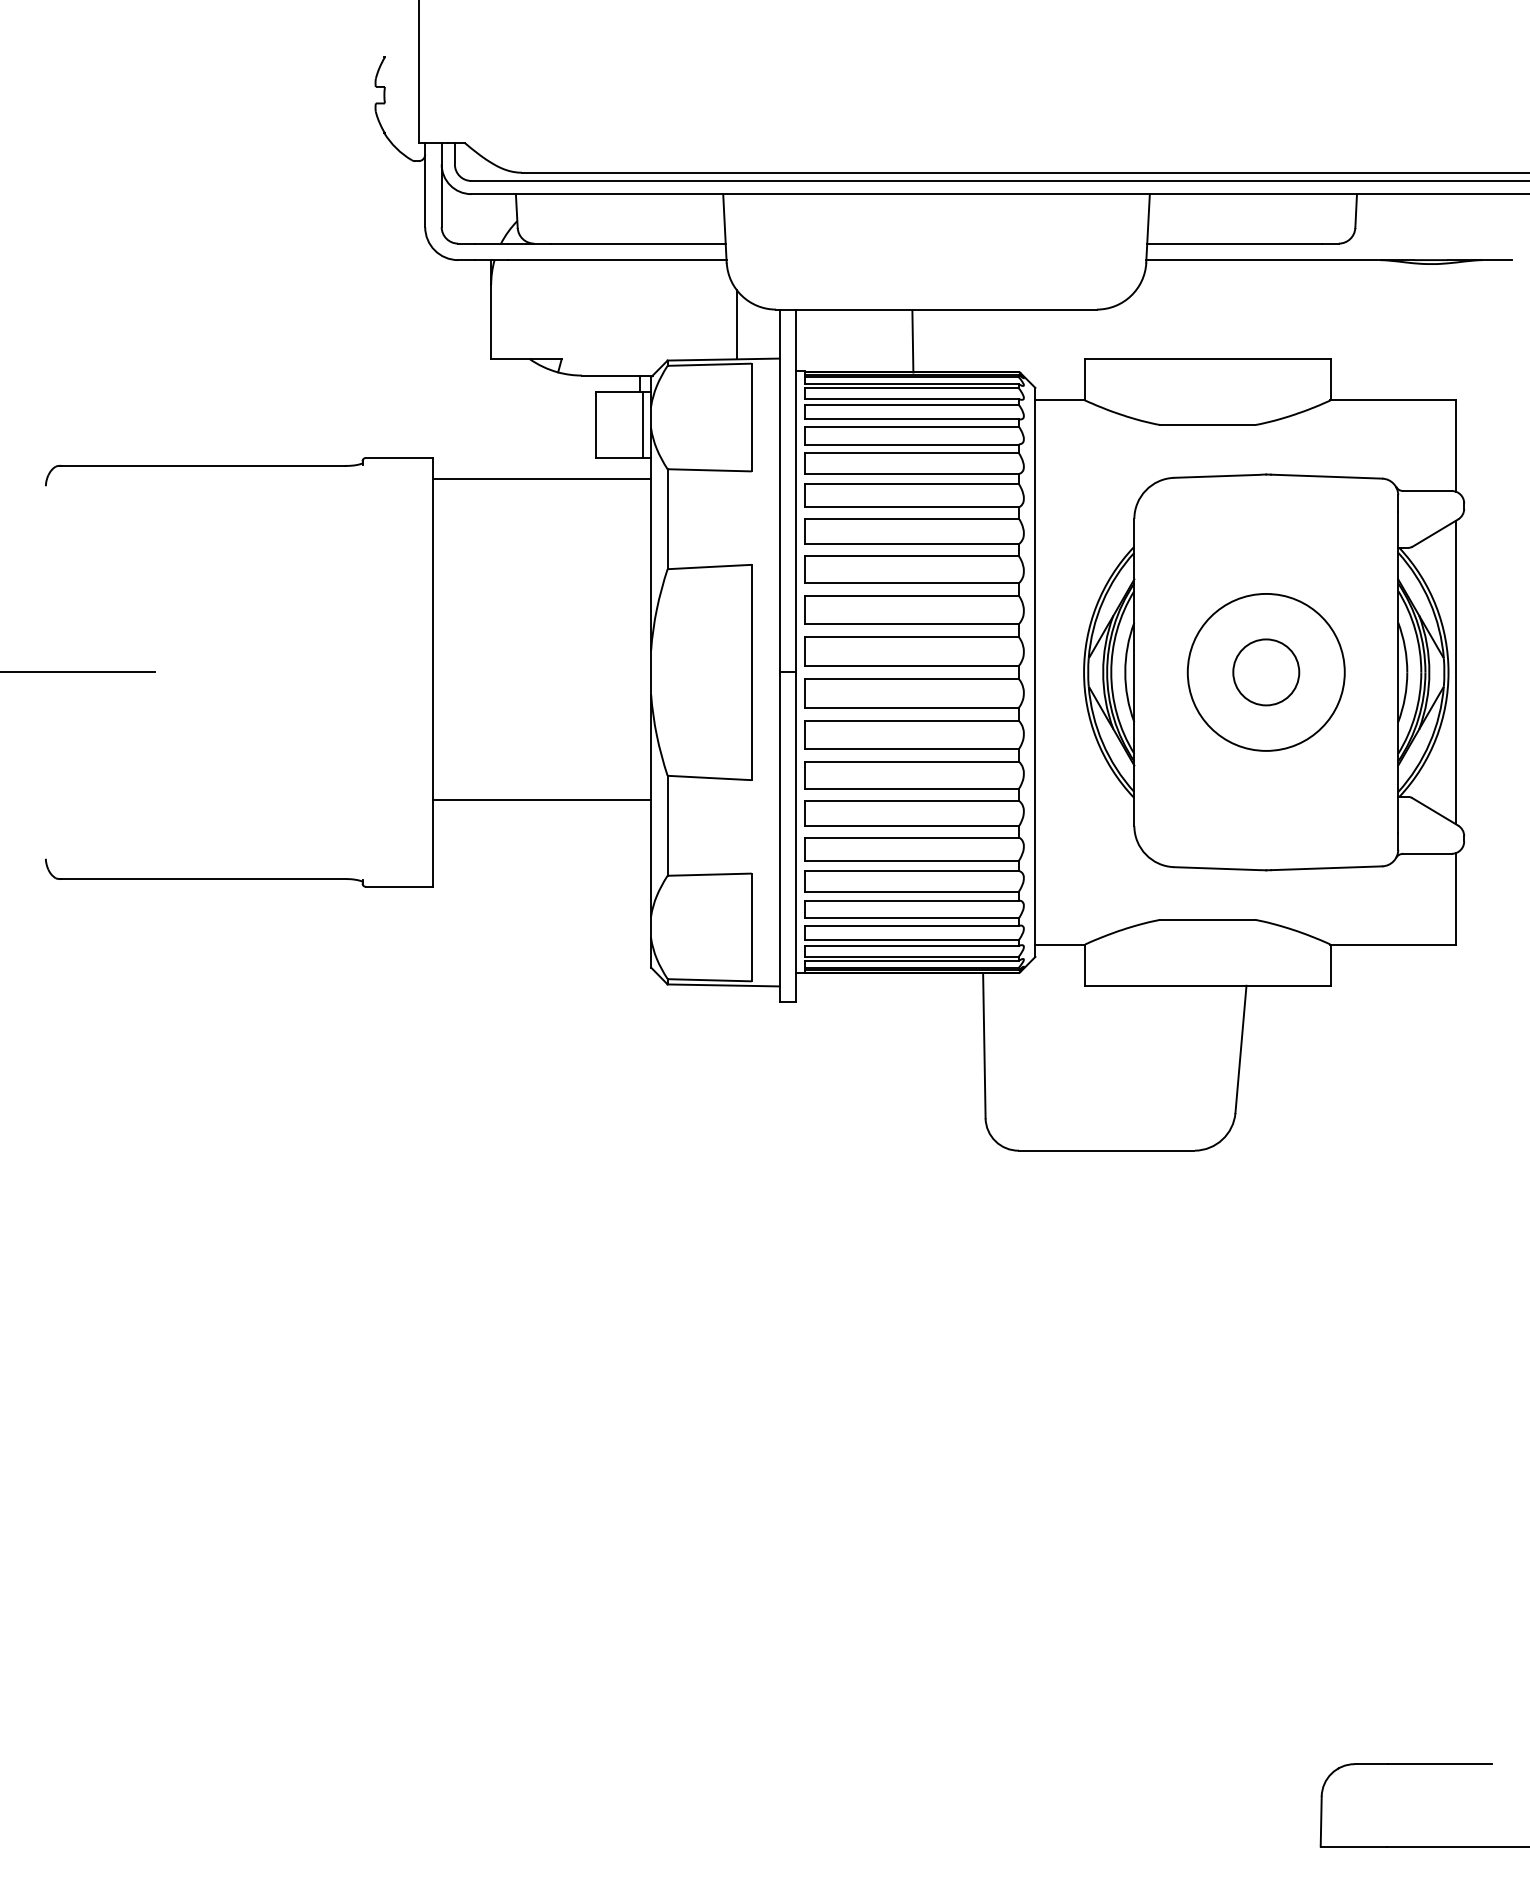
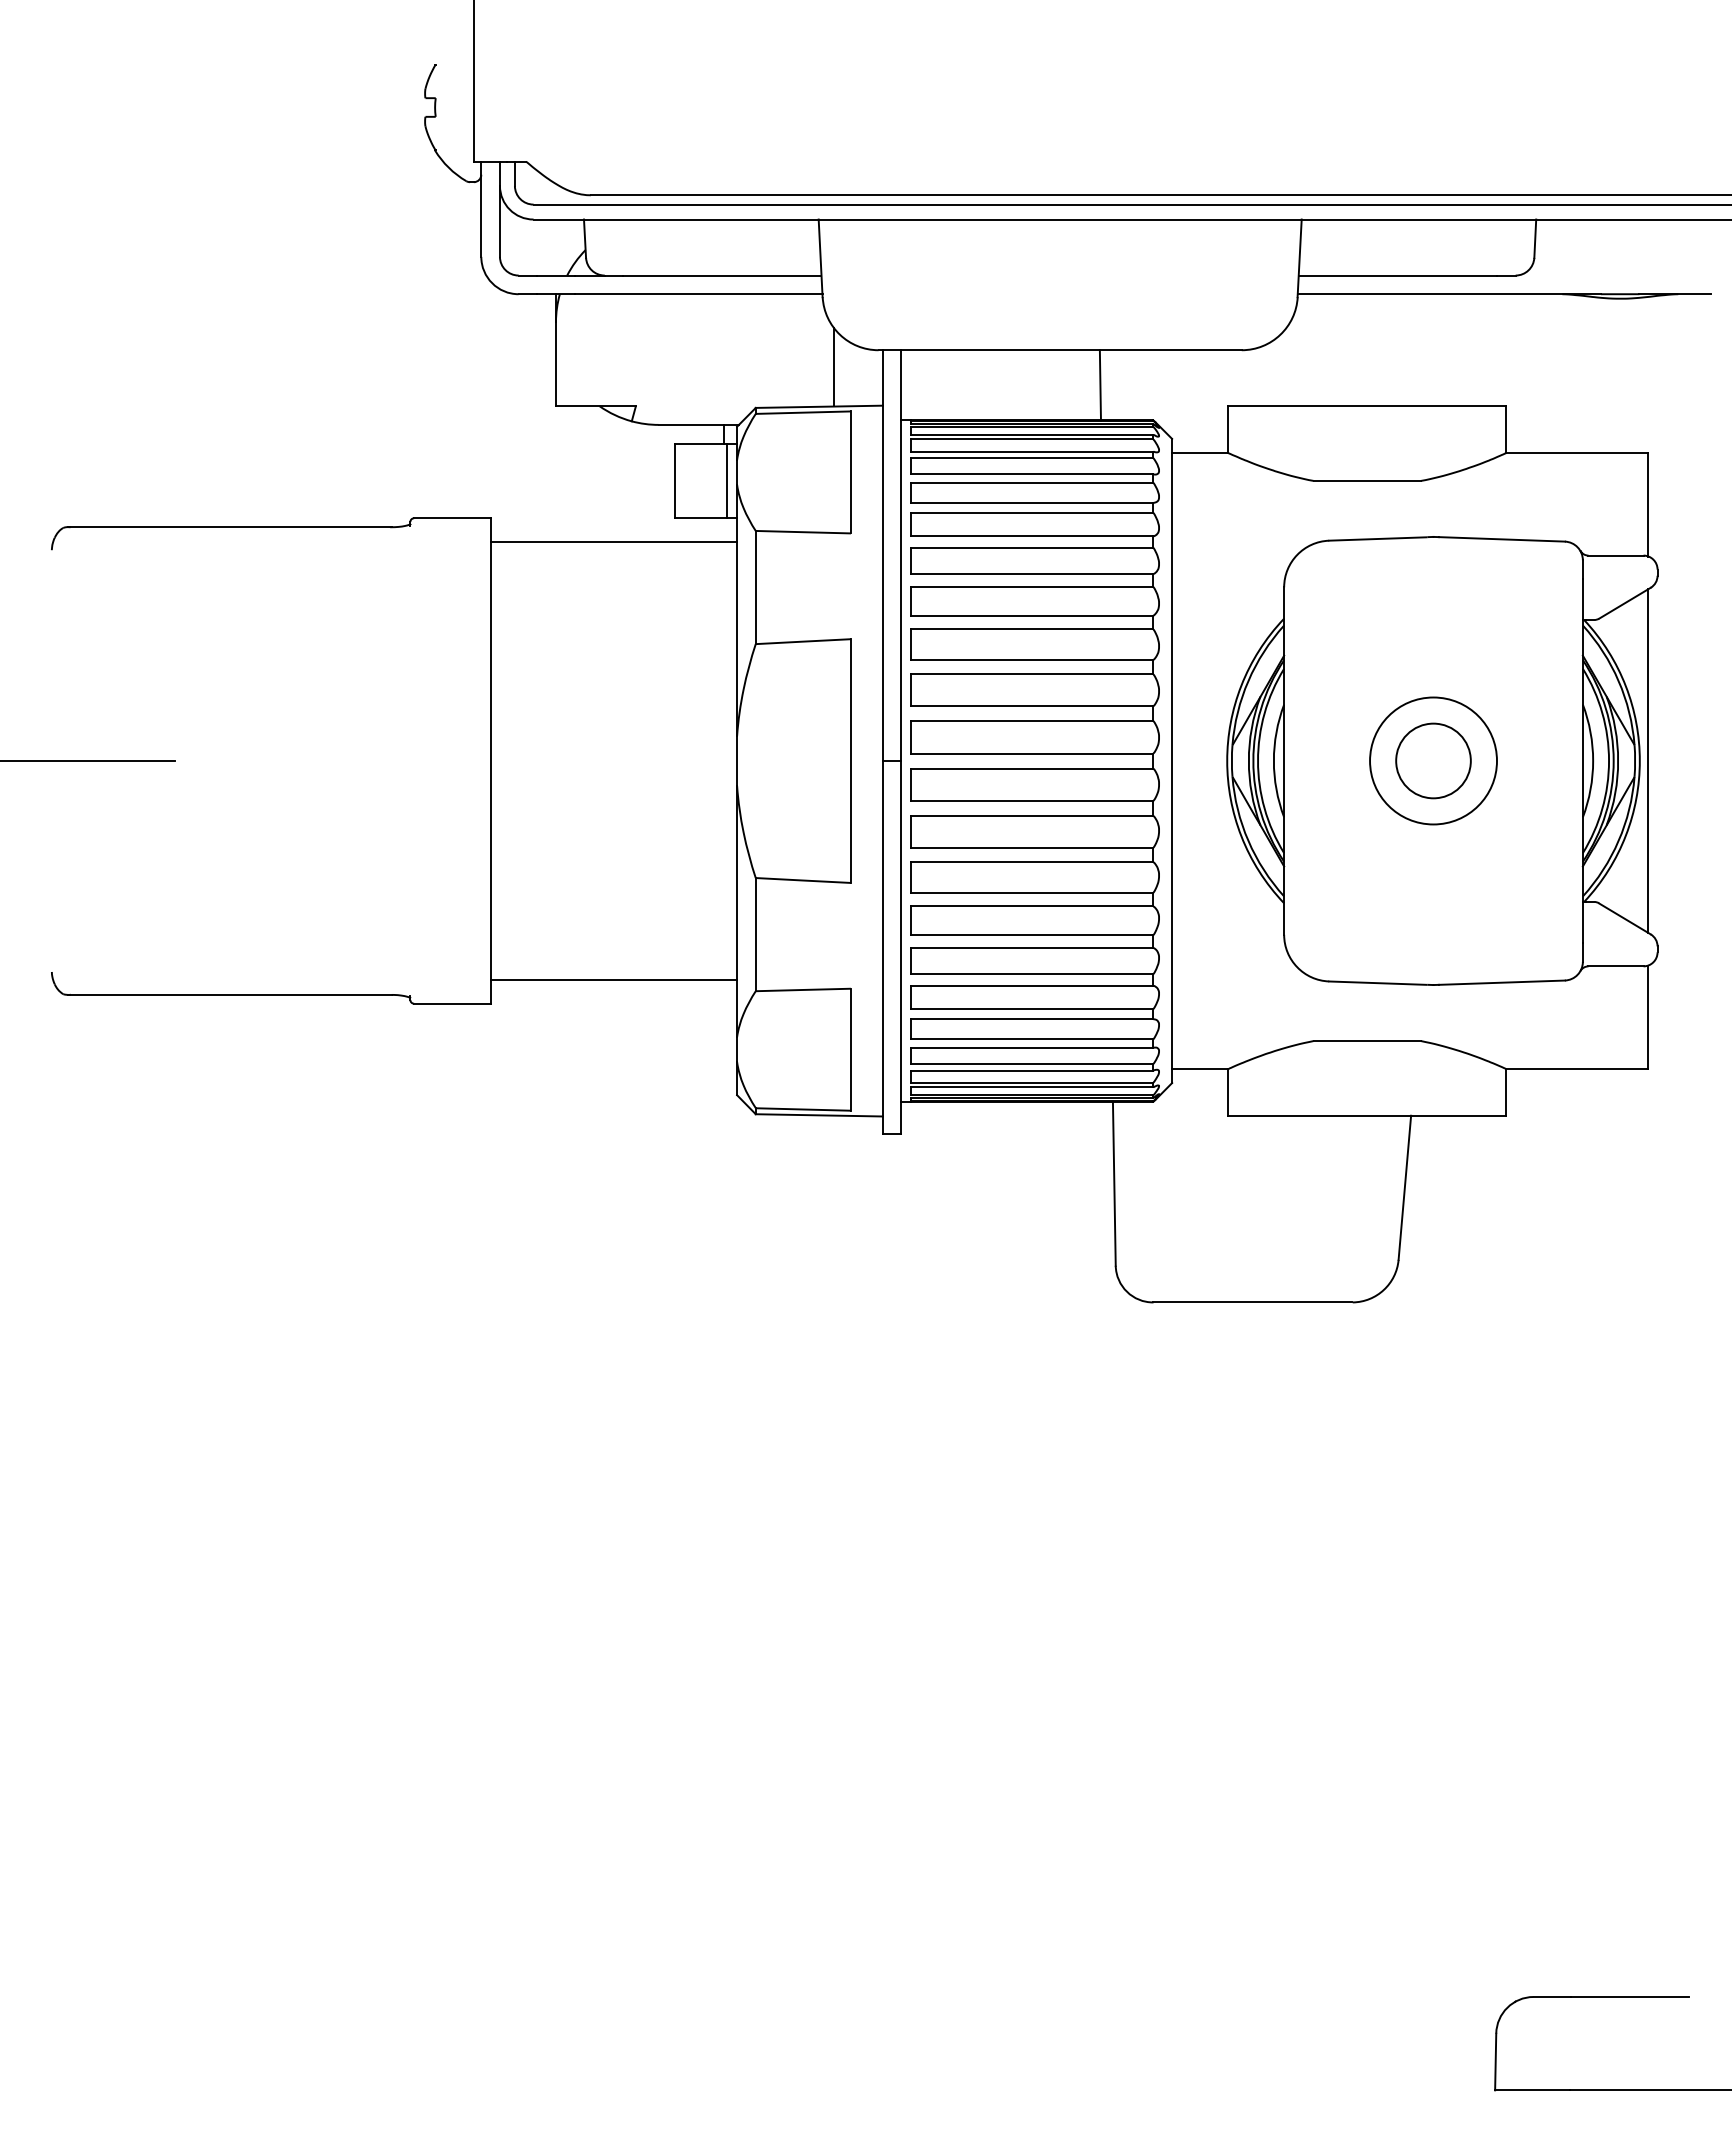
line: (912, 341) -> (1099, 385), moved
circle: (1266, 671) -> (1433, 760), size x0.71
line: (541, 800) -> (613, 980), moved

